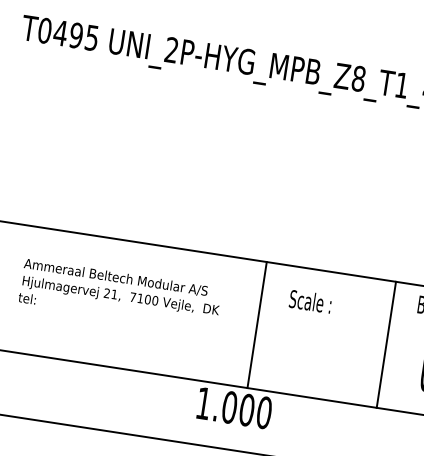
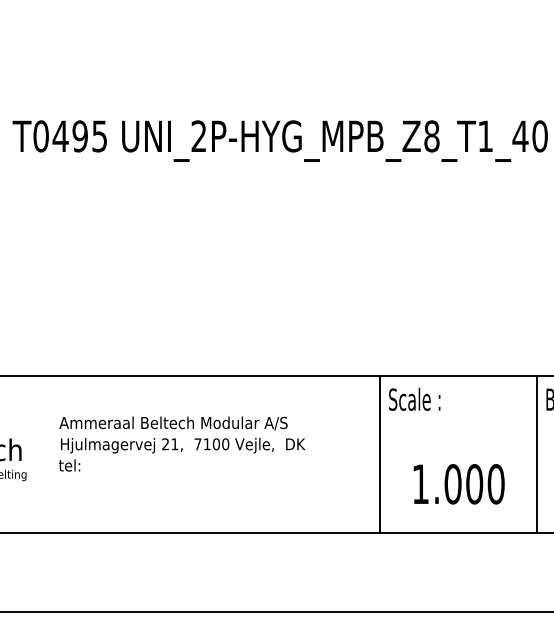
text: (310, 300) -> (414, 398), moved
line: (257, 324) -> (380, 454), moved
line: (386, 344) -> (537, 454), moved
text: (234, 408) -> (458, 484), moved

